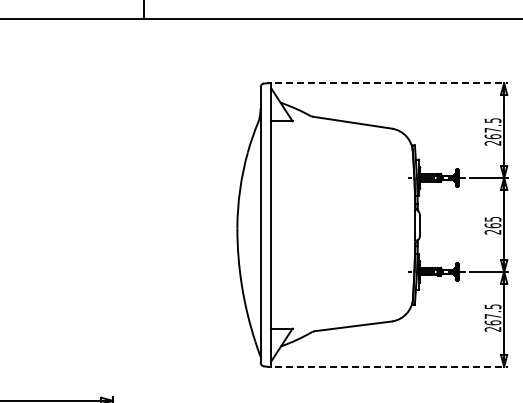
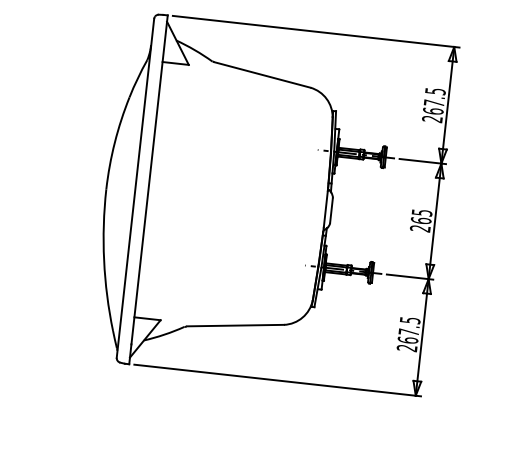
line: (392, 83) -> (316, 32), dashed -> solid
line: (392, 366) -> (278, 380), dashed -> solid

